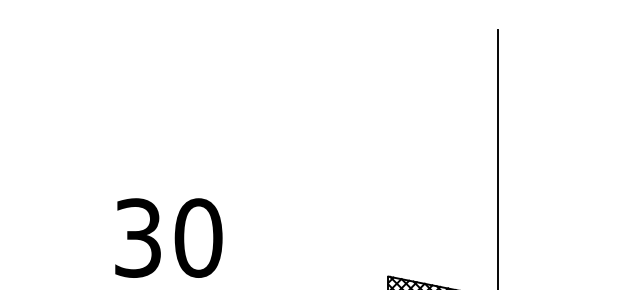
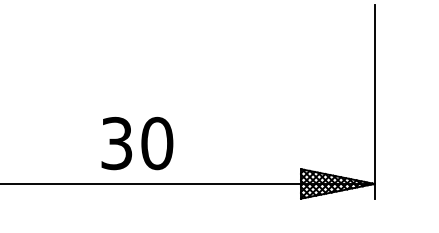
text: (168, 238) -> (137, 143), moved

